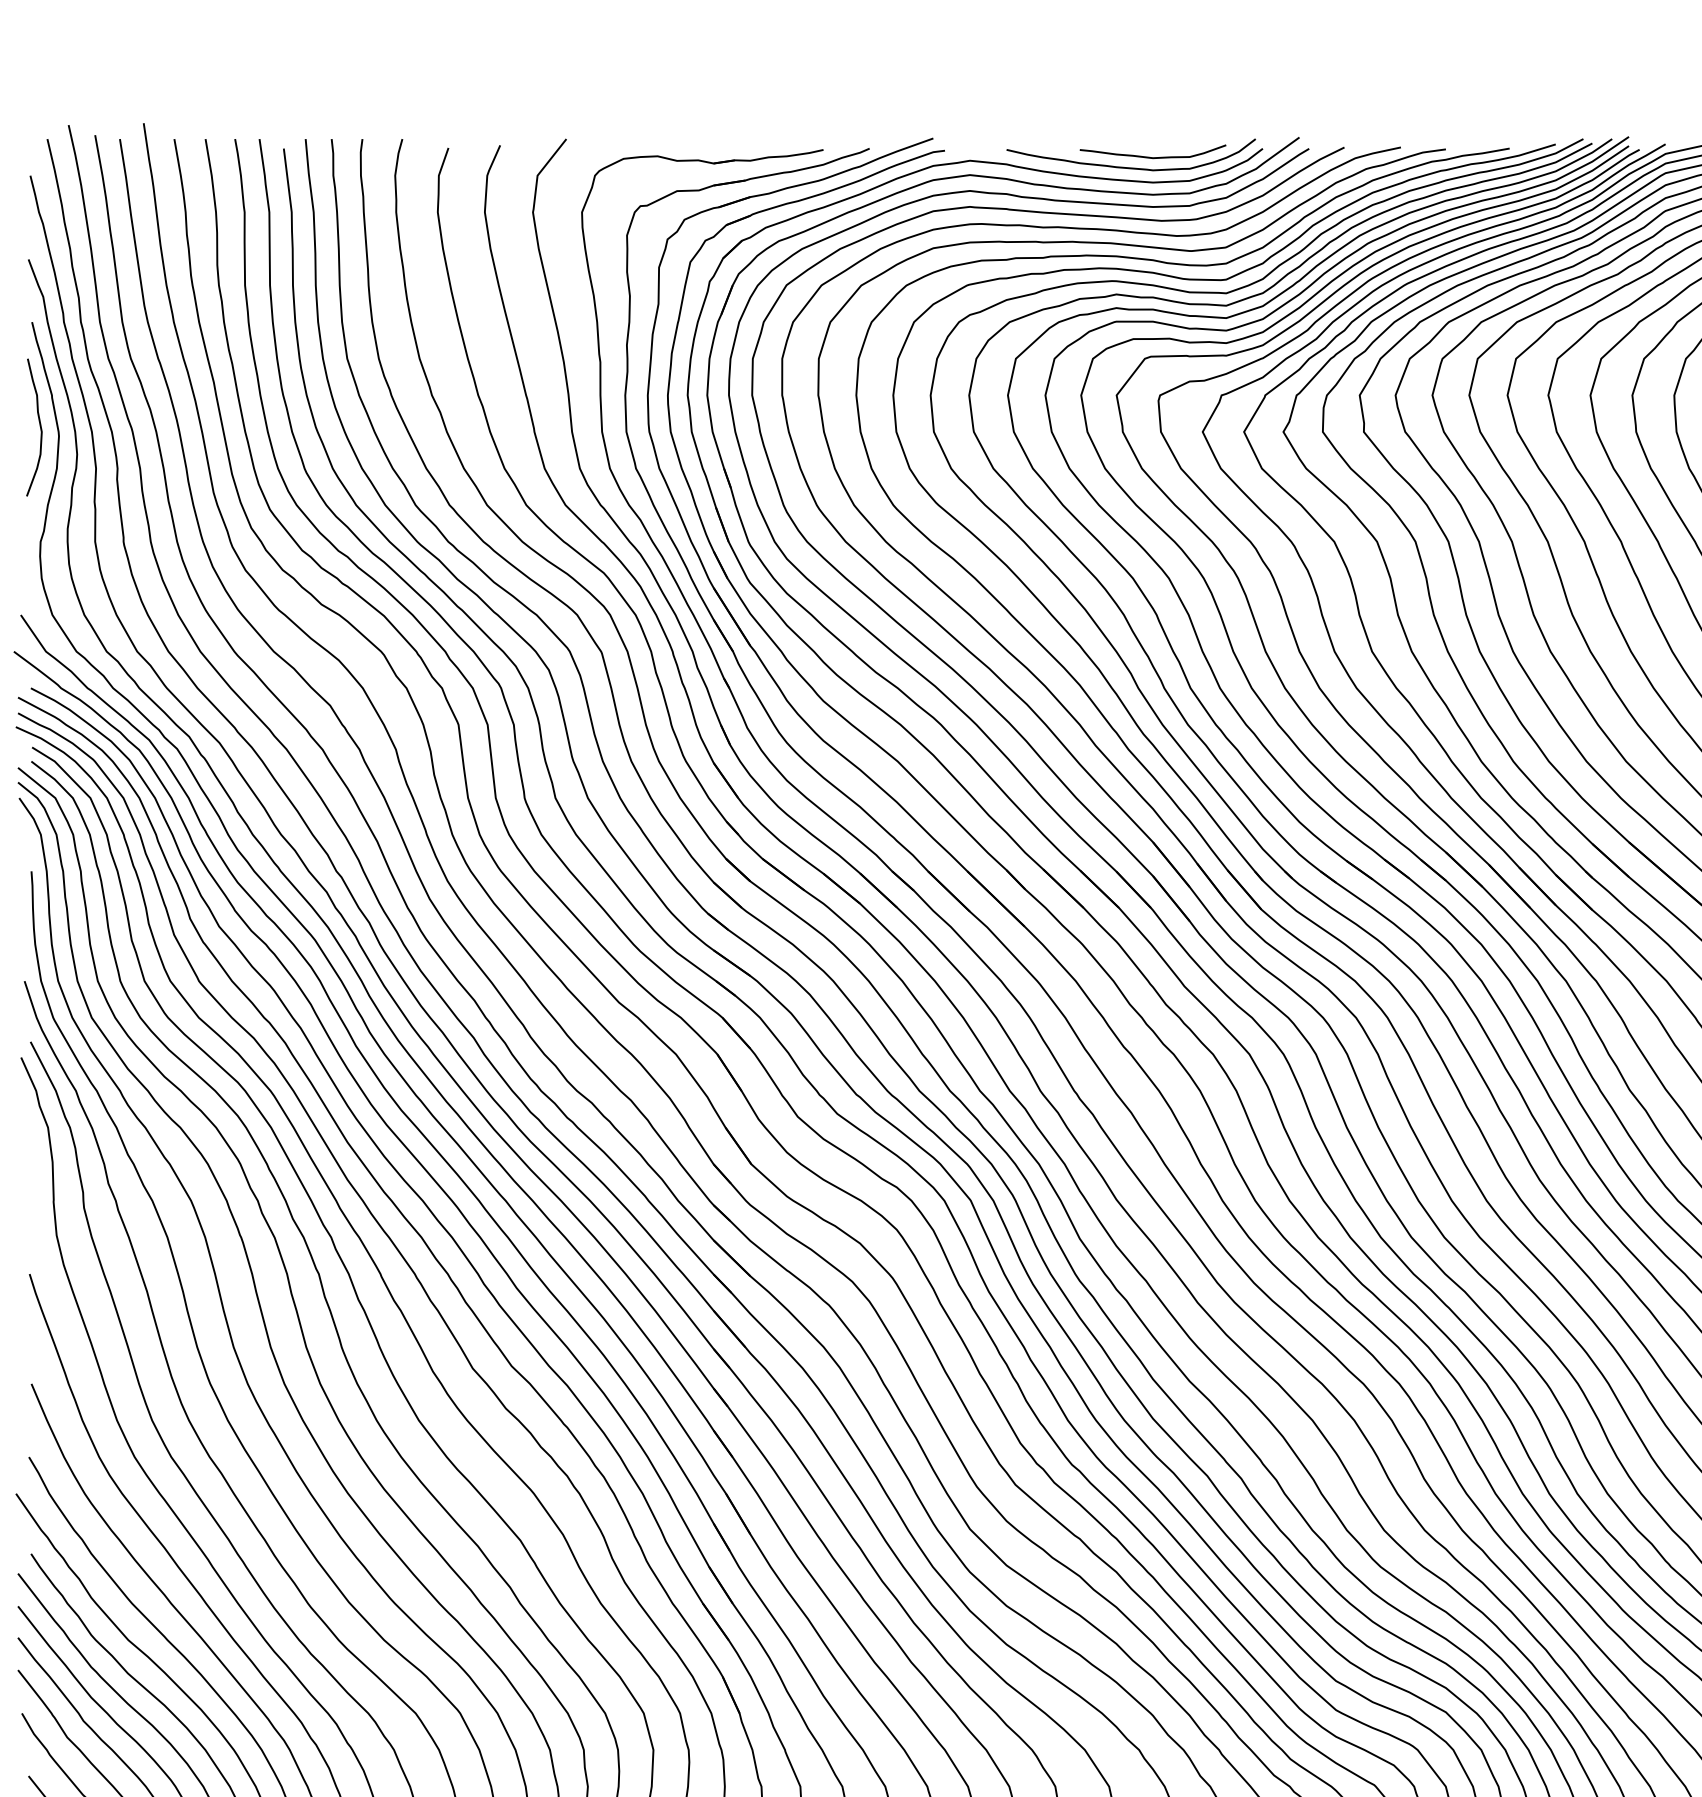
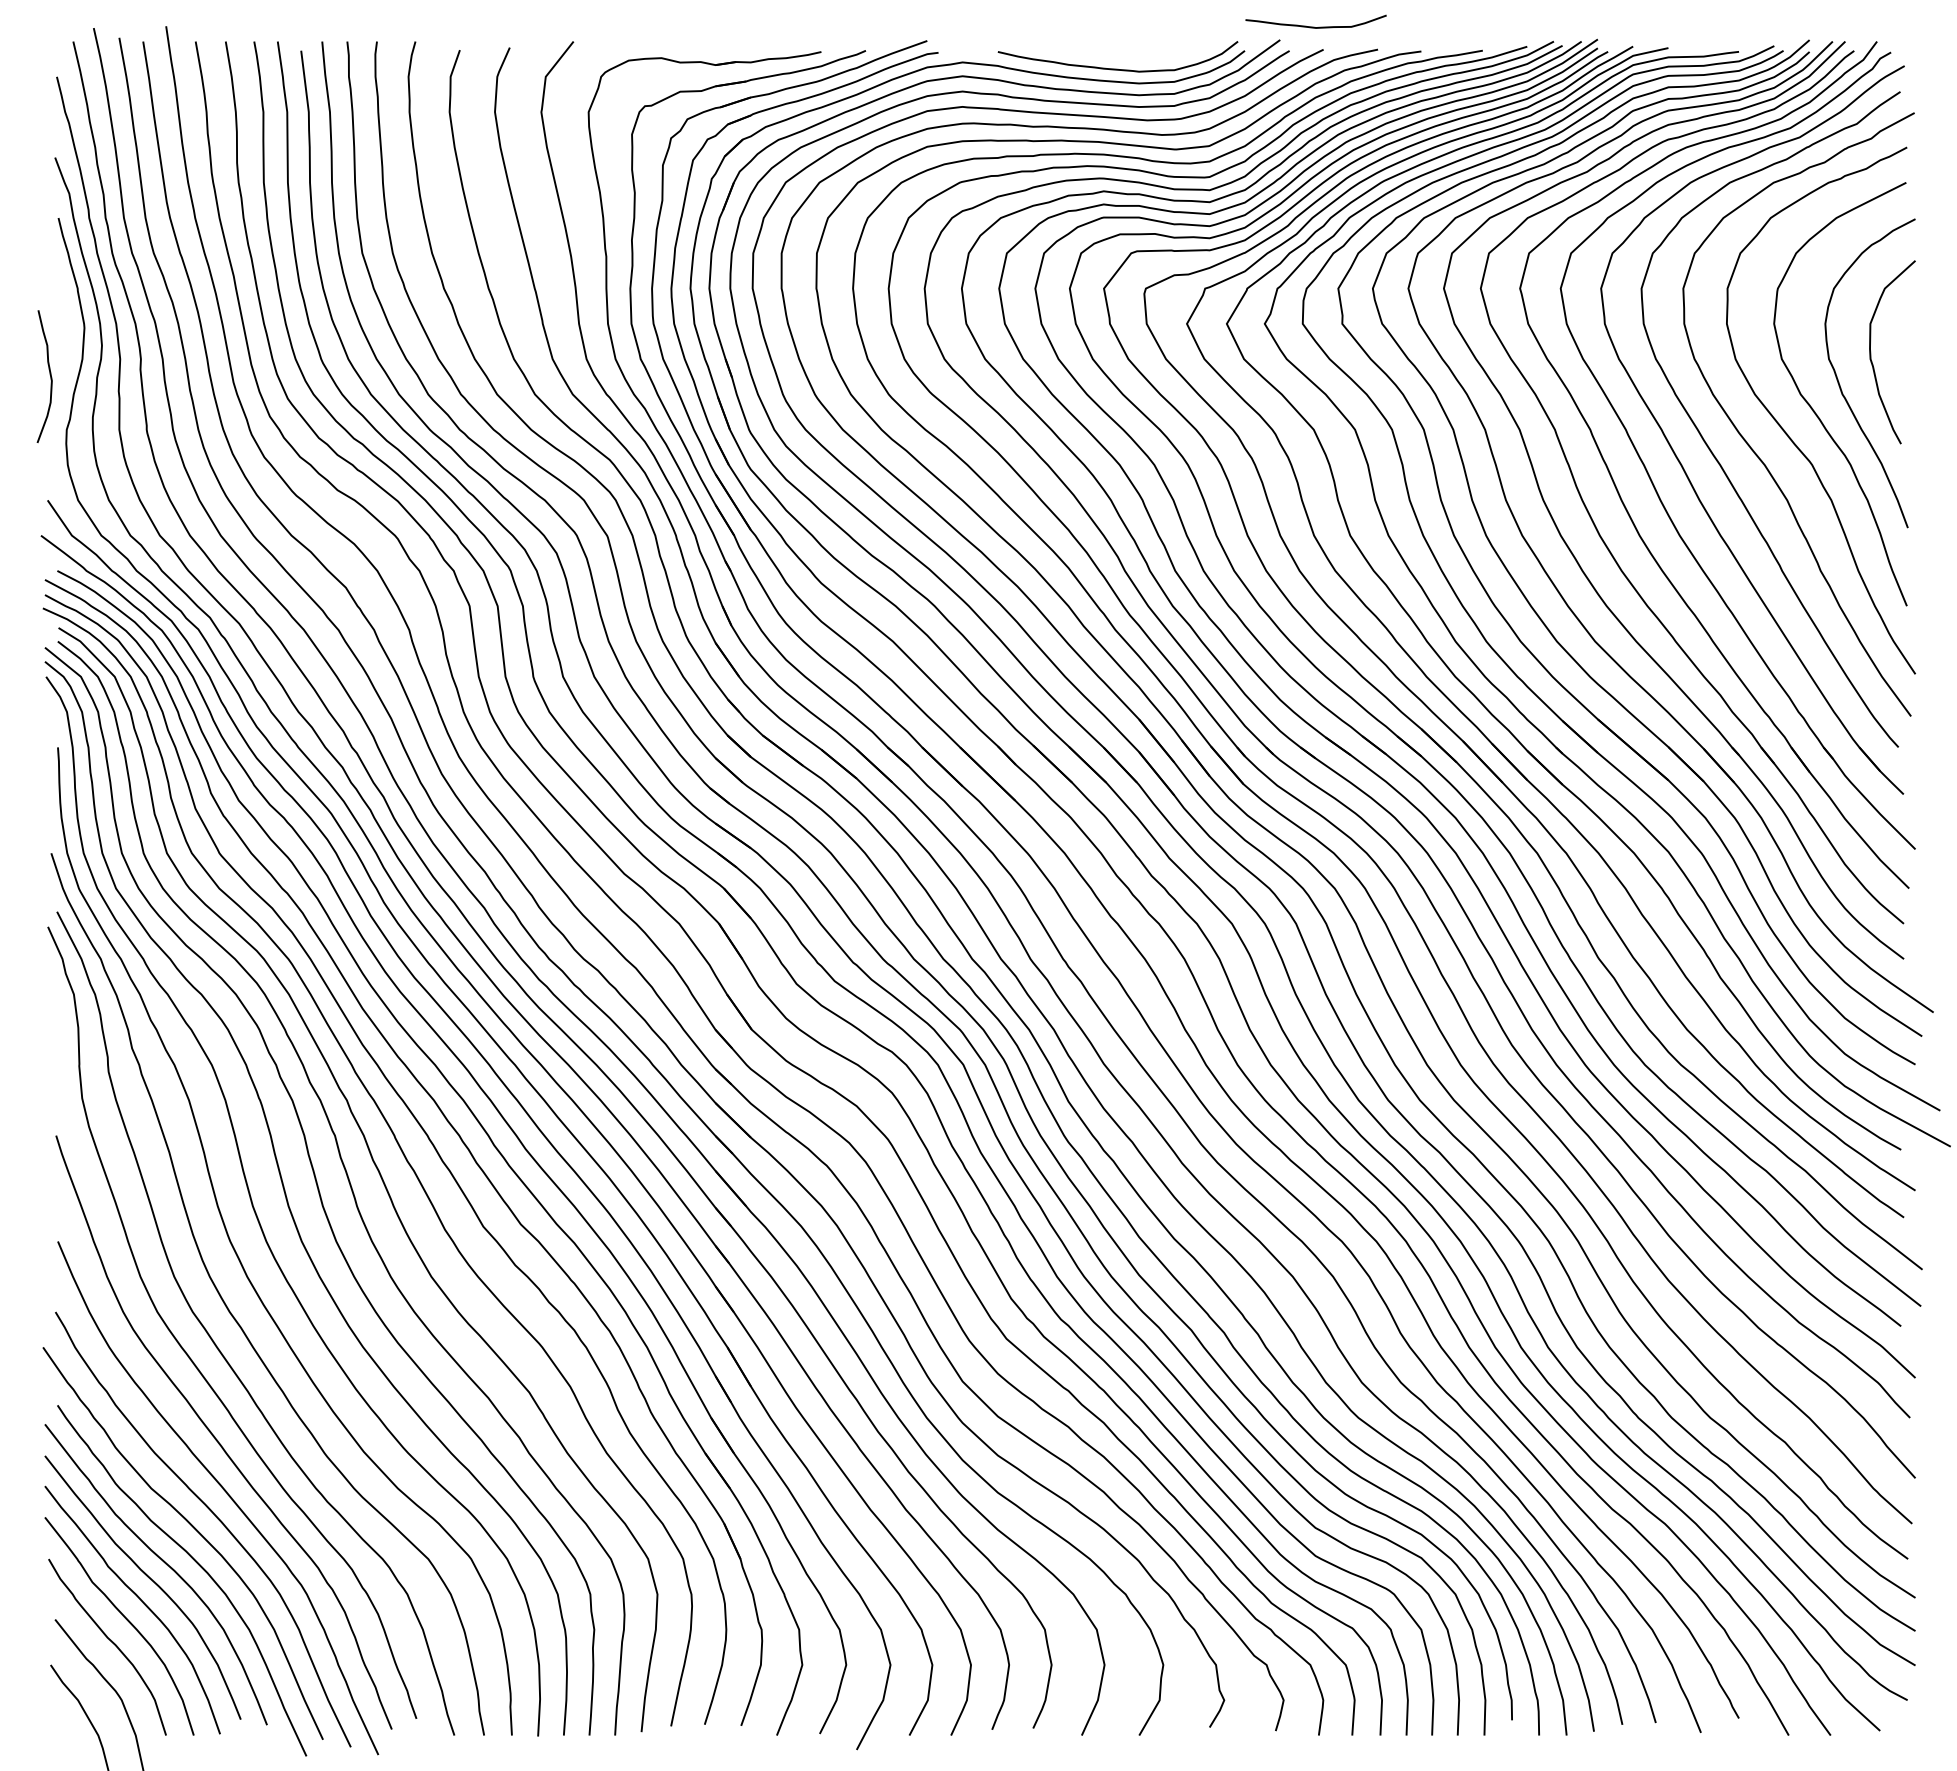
curve: (1151, 156) -> (1314, 26), moved
curve: (39, 425) -> (49, 374), moved

